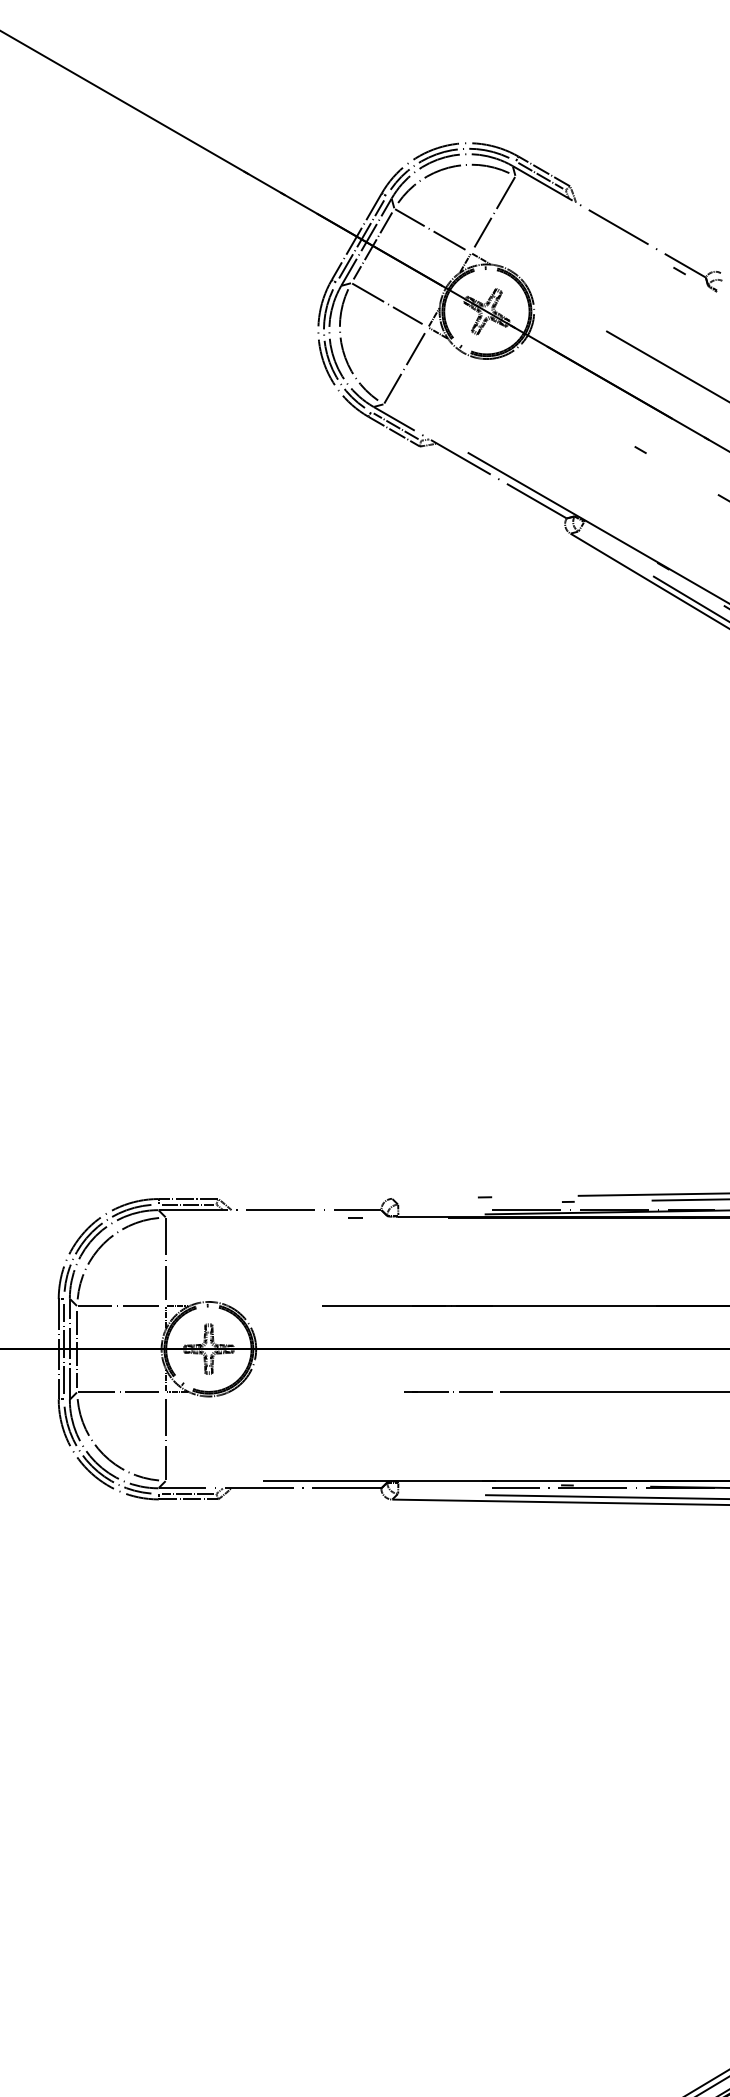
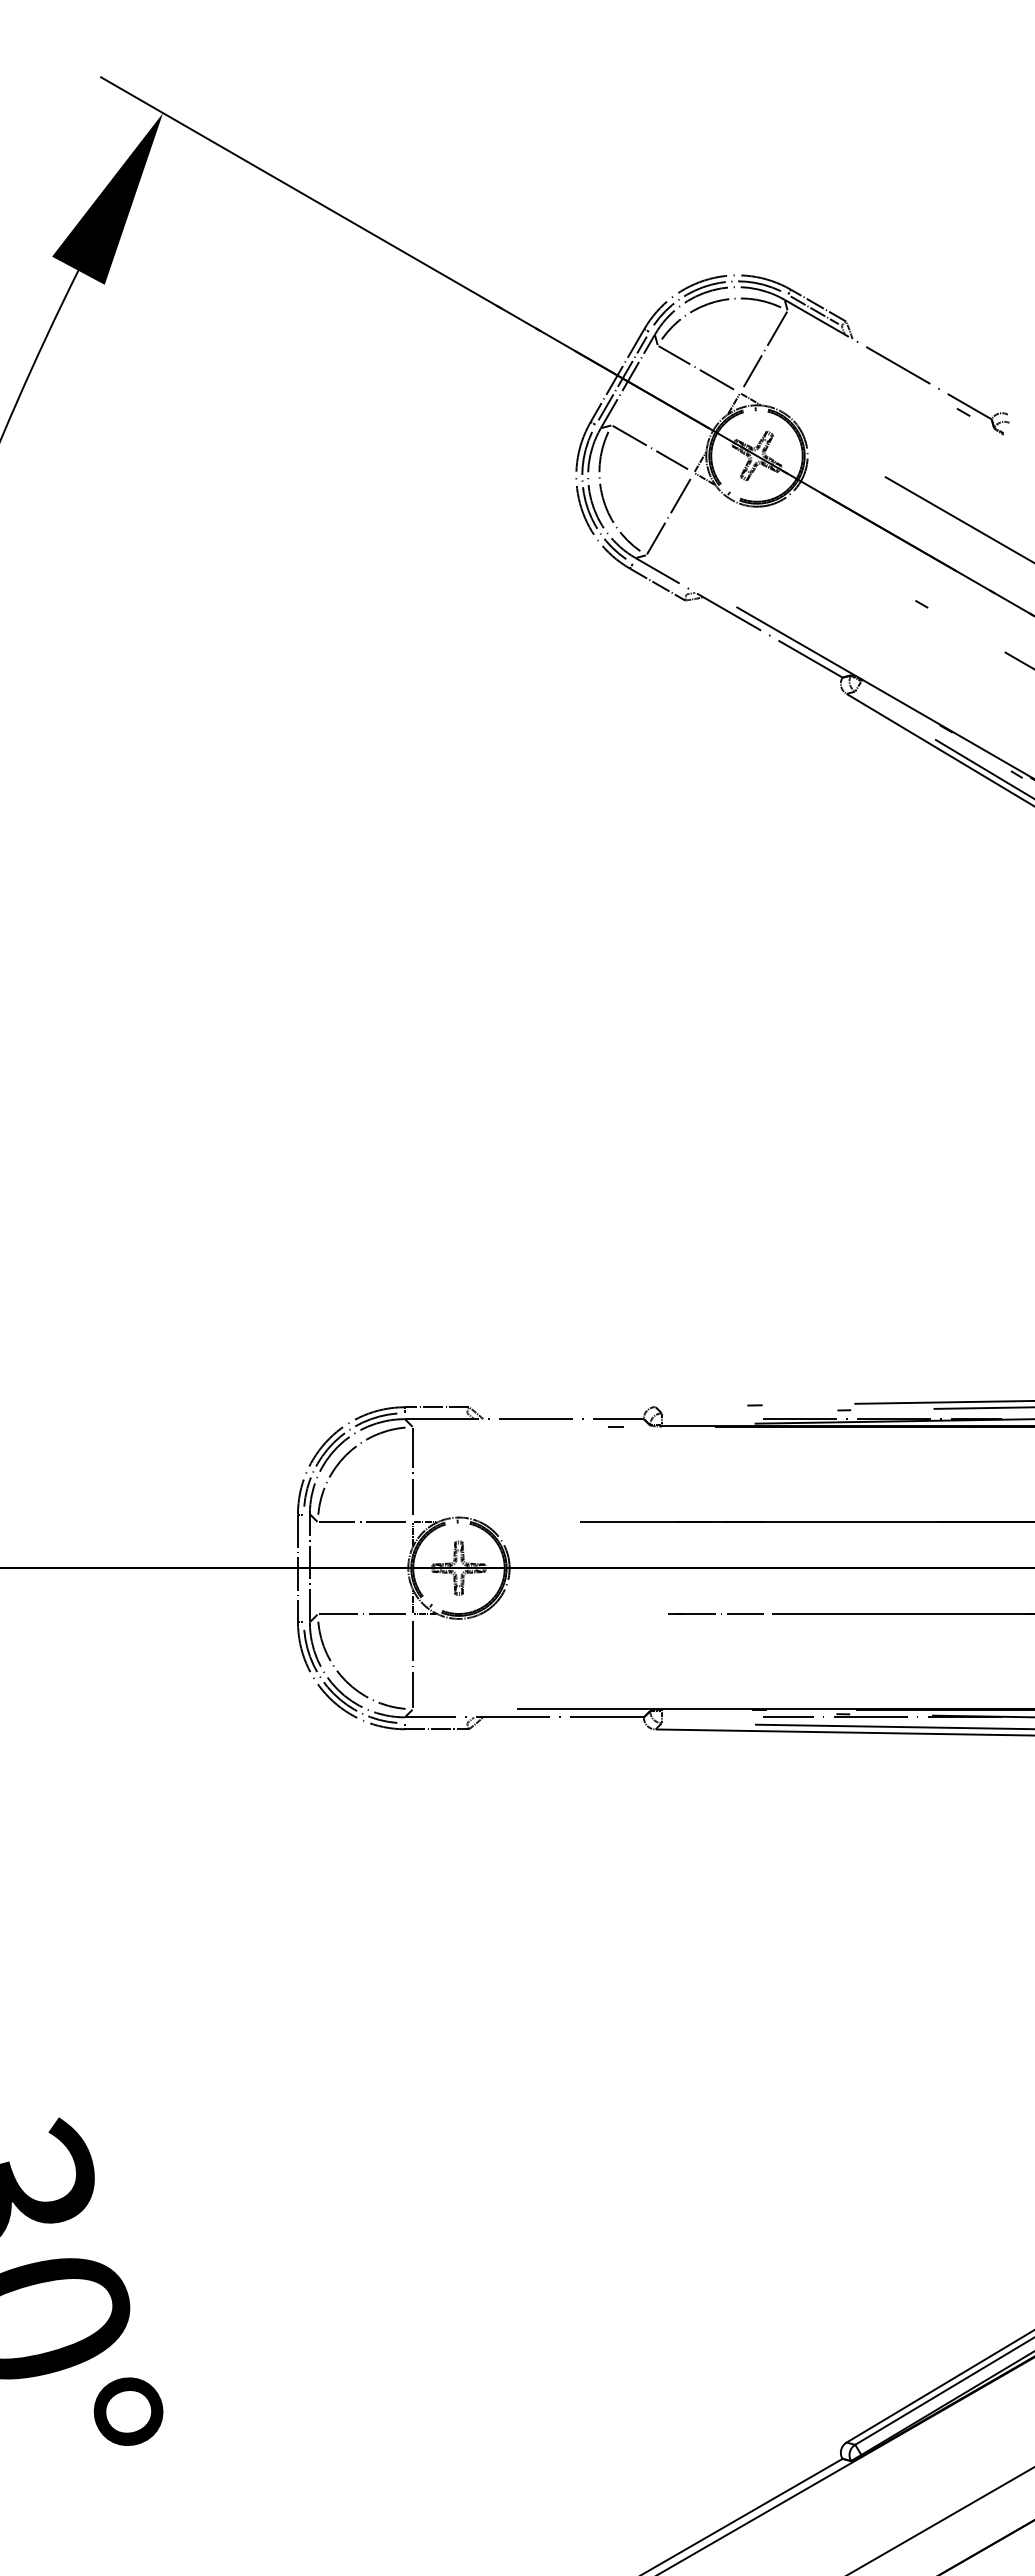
line: (372, 245) -> (634, 385), removed
line: (395, 425) -> (659, 578), removed
line: (187, 1204) -> (435, 1413), removed
line: (63, 1348) -> (303, 1567), removed
line: (76, 1348) -> (317, 1567), removed
line: (187, 1494) -> (435, 1723), removed

